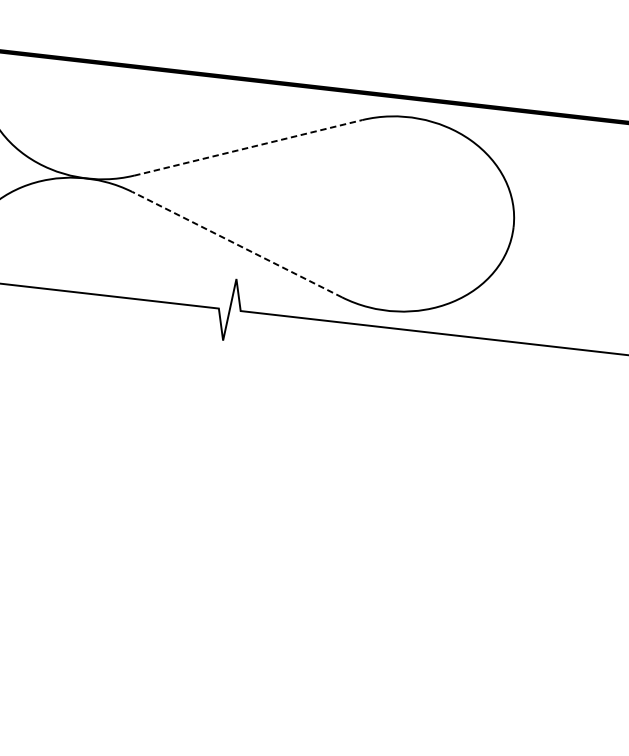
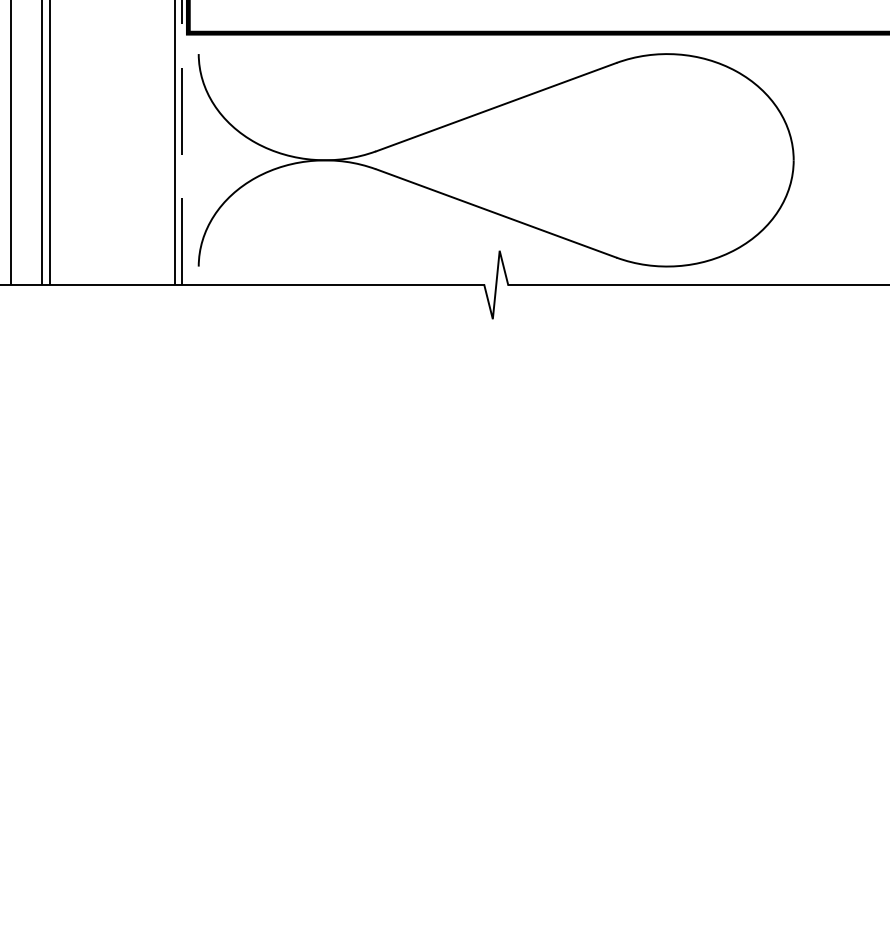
line: (248, 148) -> (496, 107), dashed -> solid
line: (236, 244) -> (495, 213), dashed -> solid

